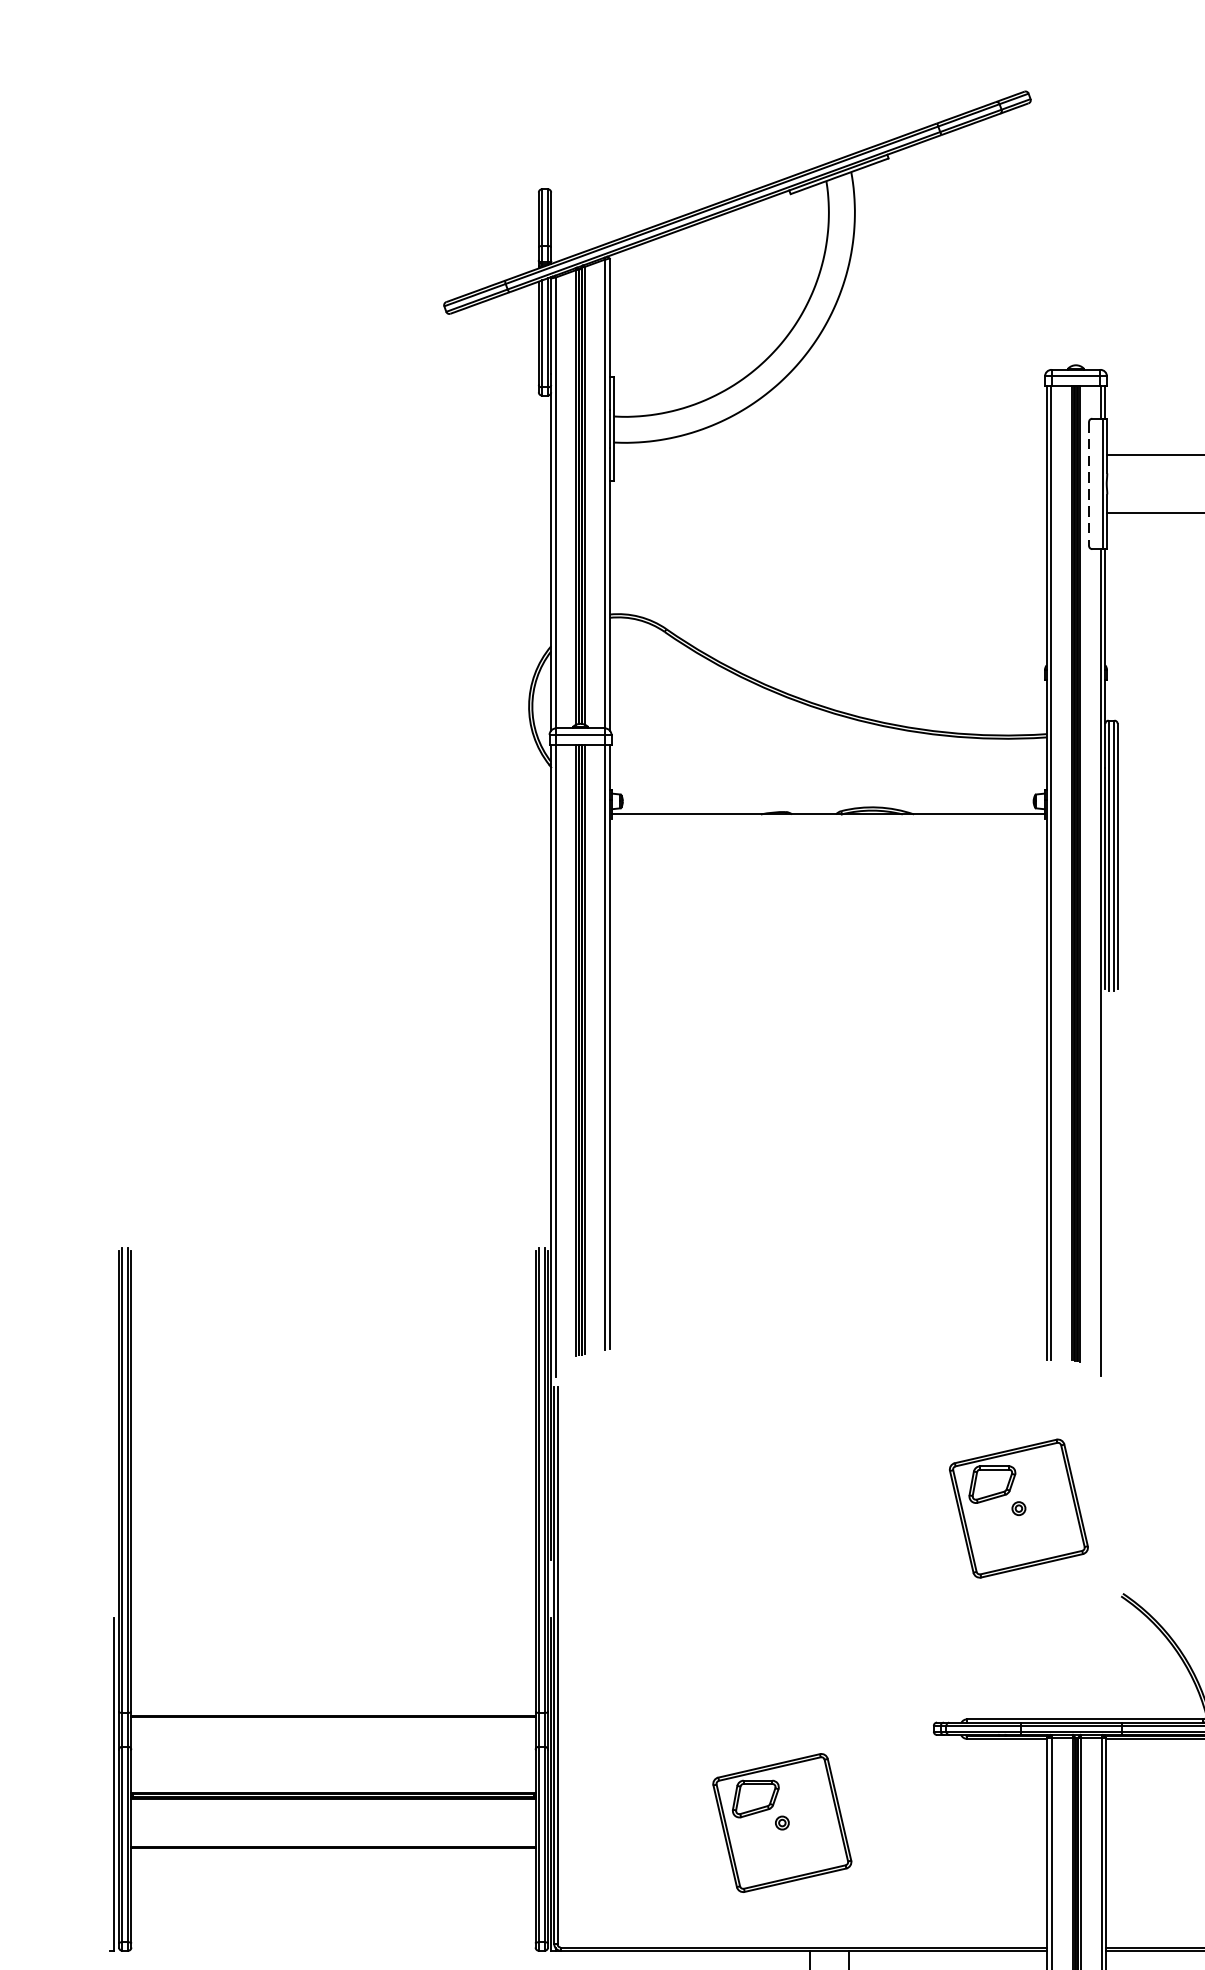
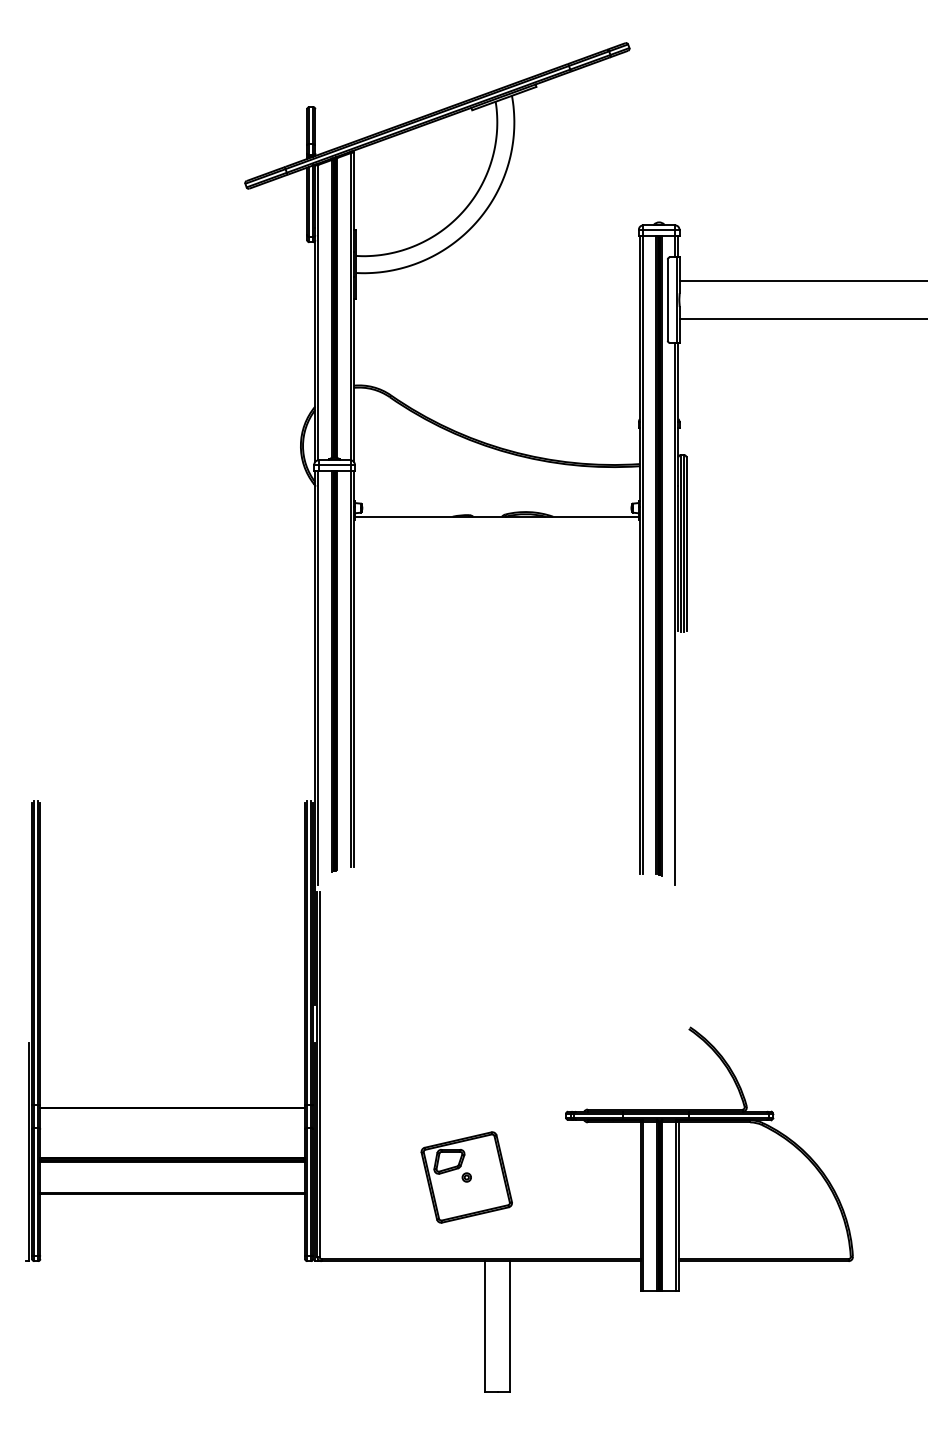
line: (1088, 484) -> (667, 300), dashed -> solid
part: (1018, 1508) -> (621, 971), removed

